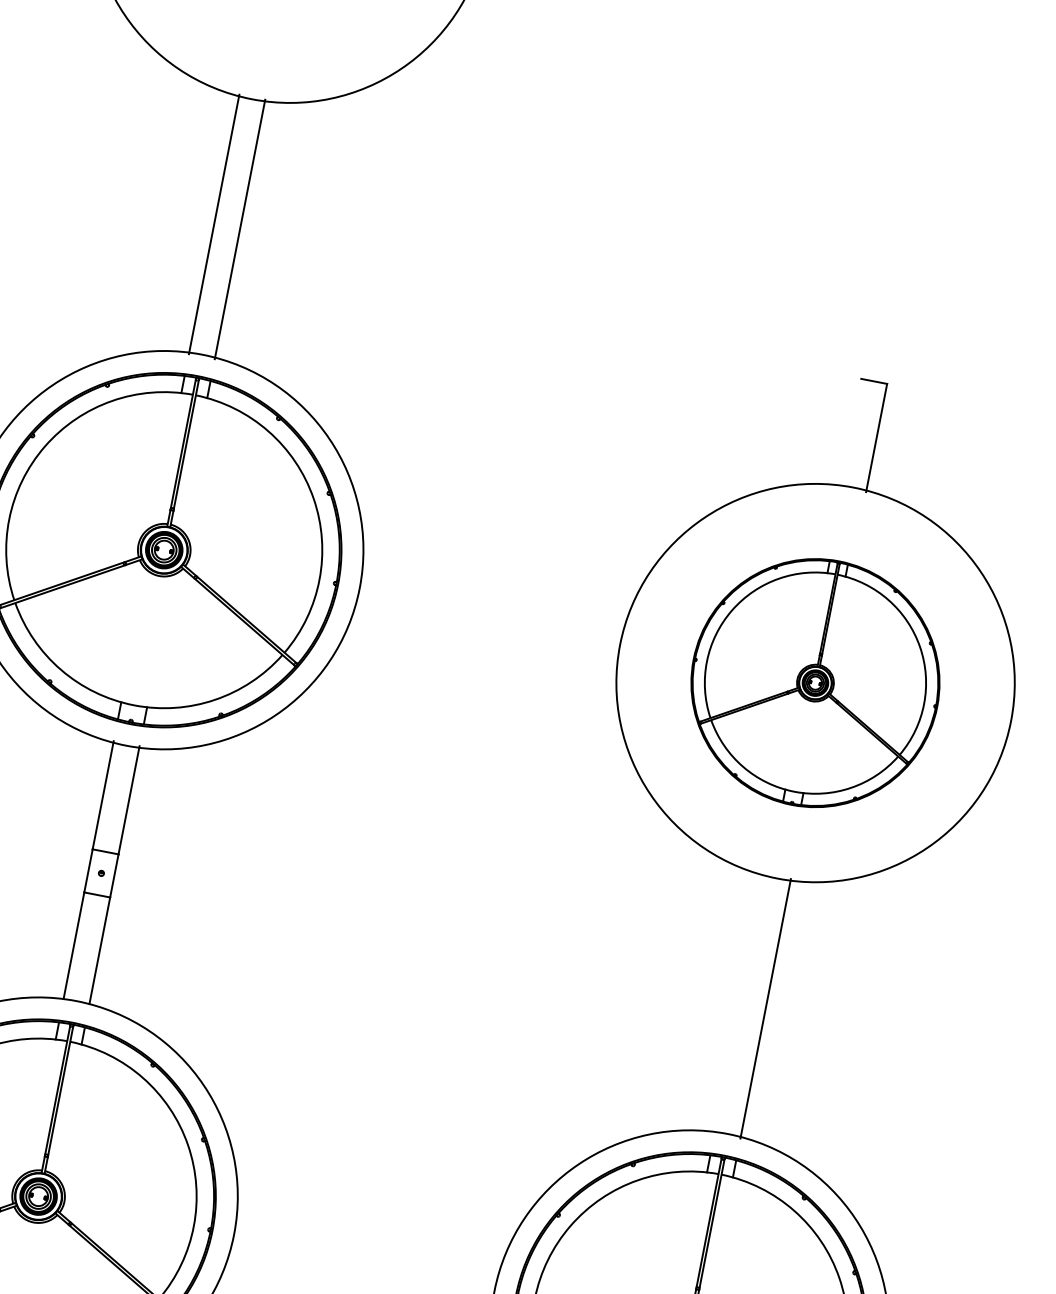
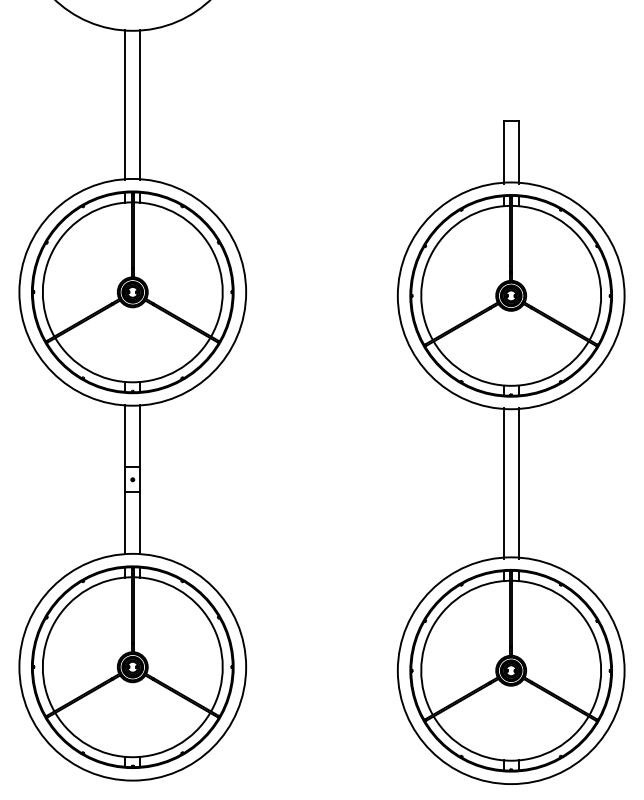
line: (850, 431) -> (503, 151), added
part: (814, 682) -> (510, 295), size x1.43
line: (739, 1004) -> (503, 483), added

